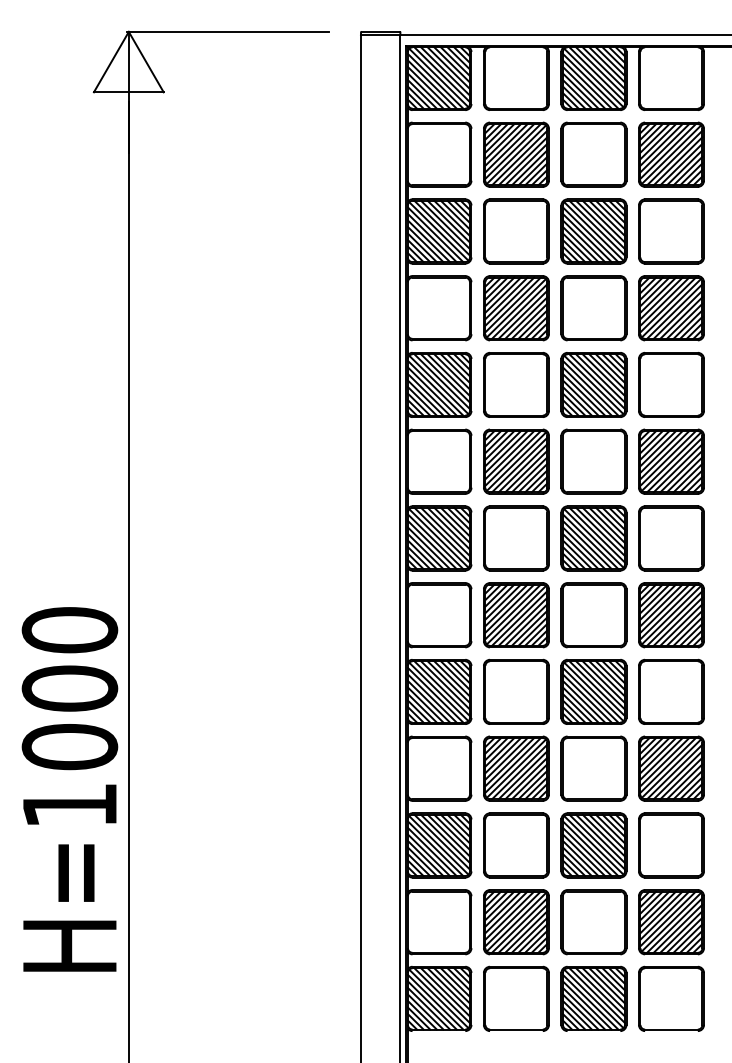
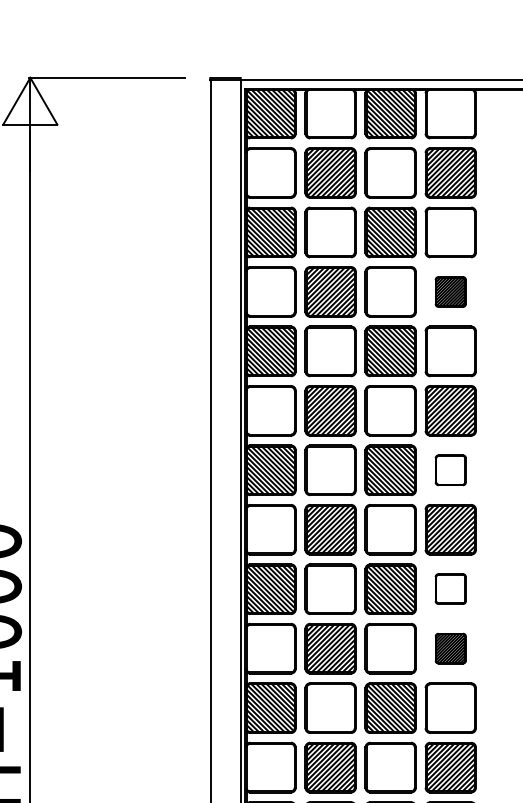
part: (671, 308) -> (450, 292), size x0.6
part: (671, 538) -> (450, 470), size x0.6
part: (671, 691) -> (450, 588), size x0.6
part: (671, 768) -> (450, 648), size x0.6

